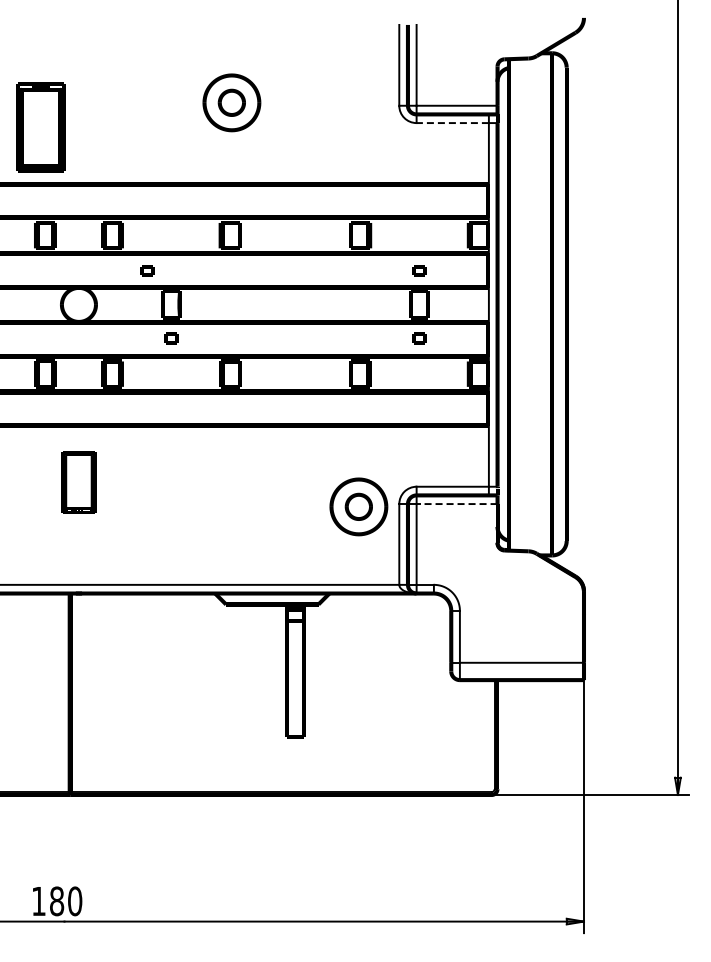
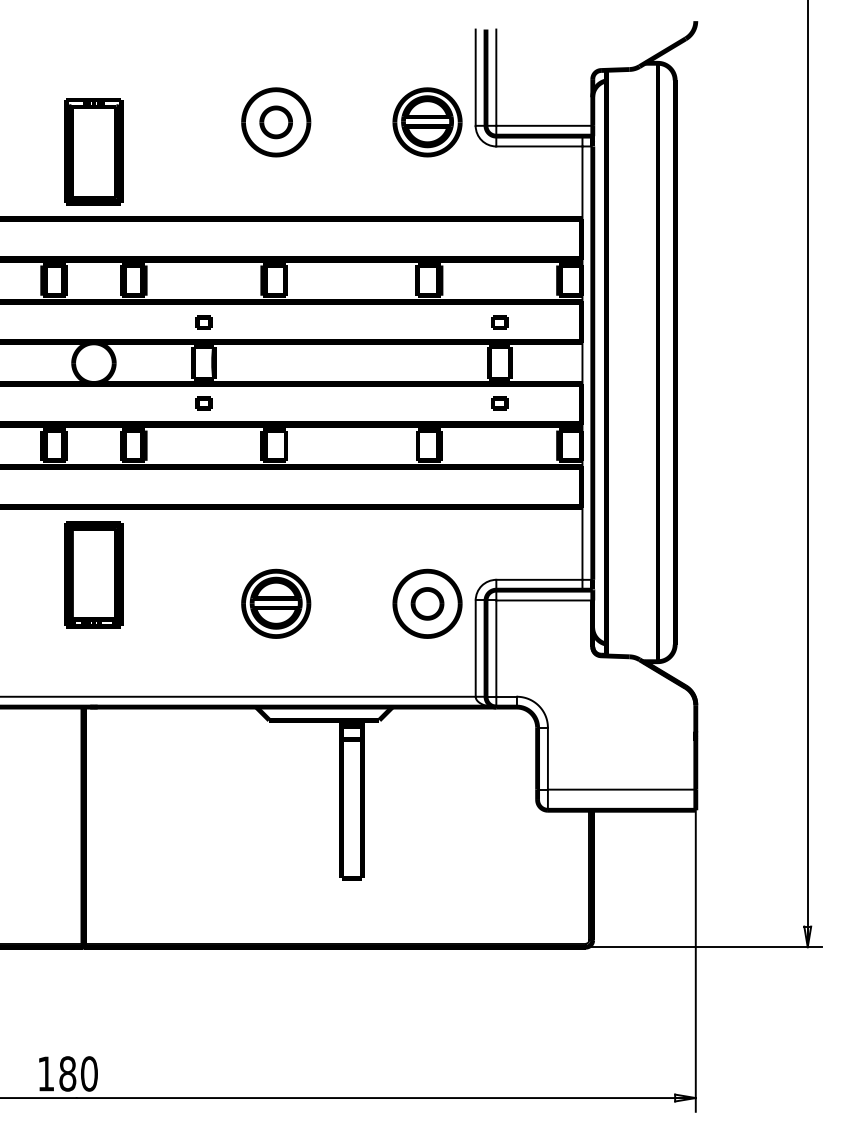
part: (358, 102) -> (427, 121), added
line: (452, 123) -> (539, 146), dashed -> solid
part: (40, 127) -> (93, 151), moved
part: (147, 270) -> (204, 322), moved
part: (78, 482) -> (93, 574), size x1.43
line: (456, 504) -> (543, 601), dashed -> solid
part: (231, 506) -> (275, 603), added

